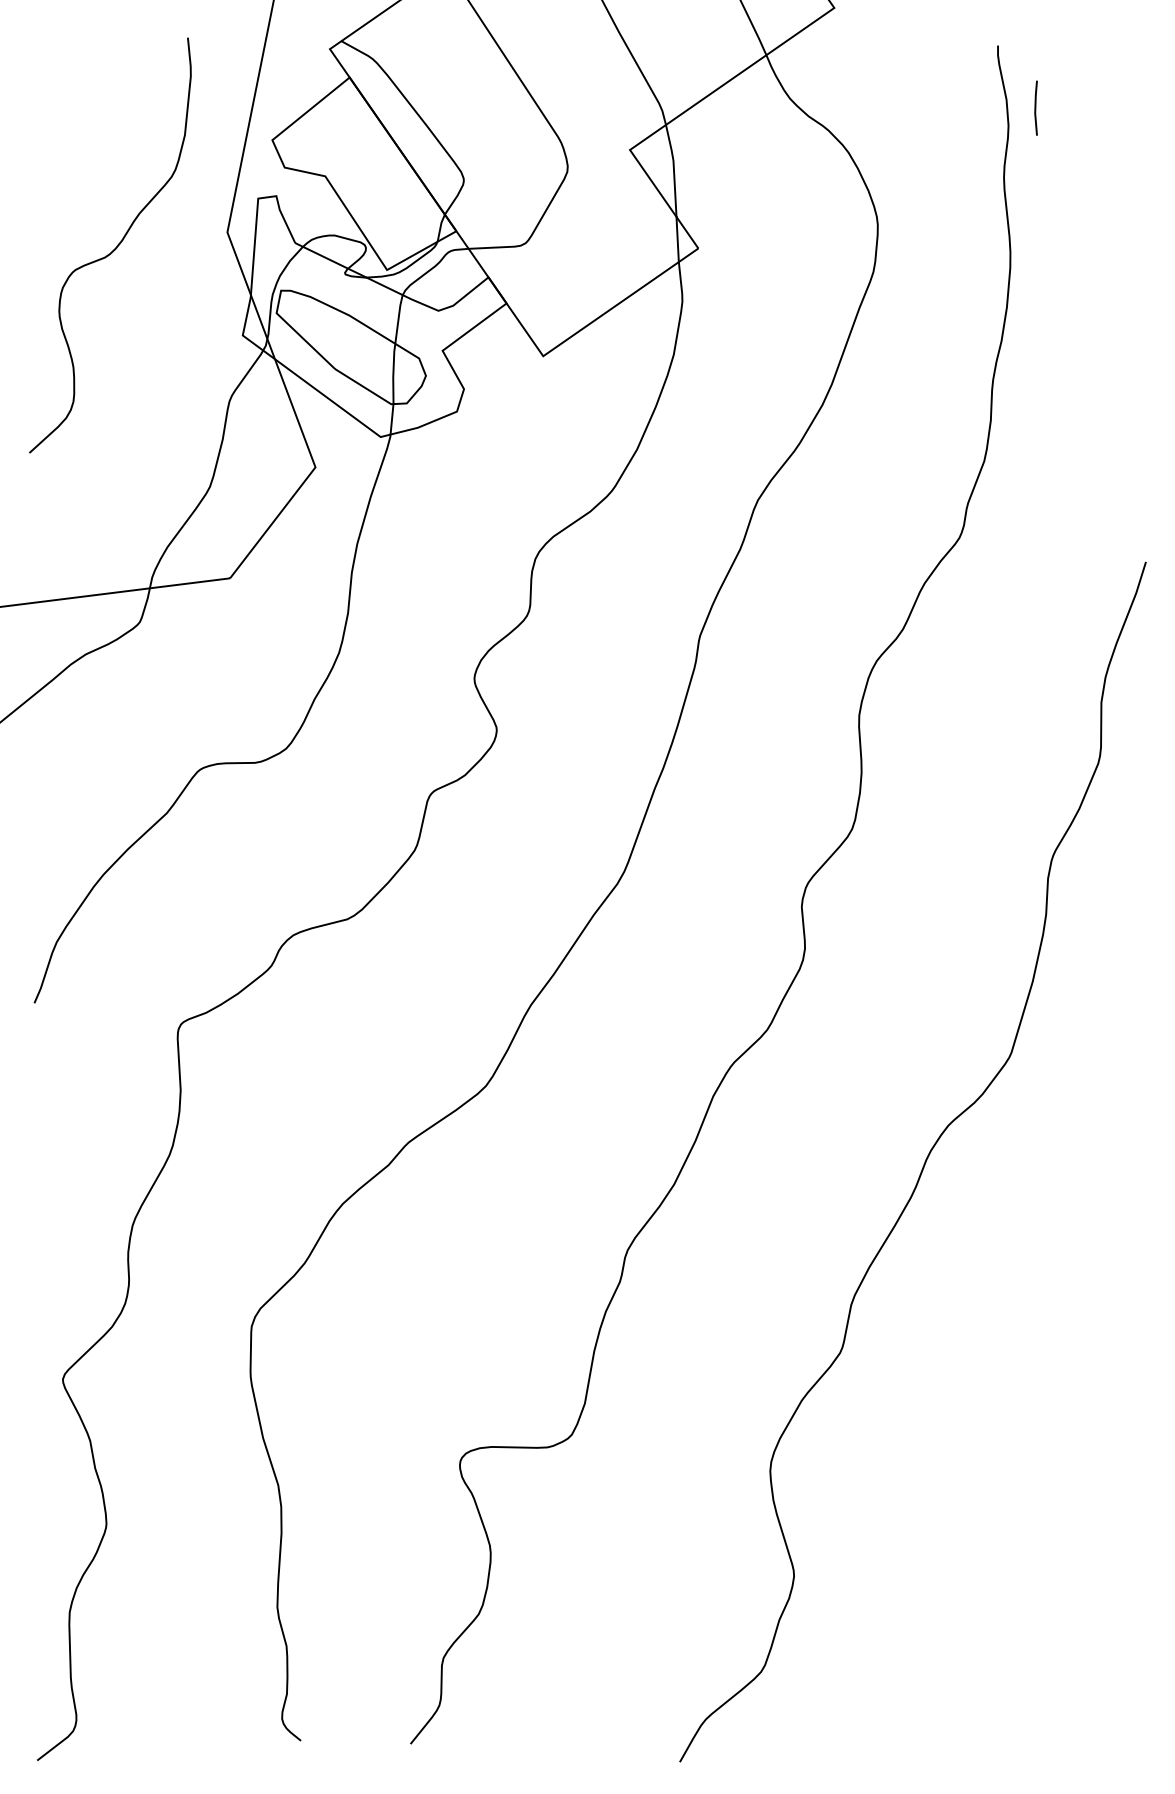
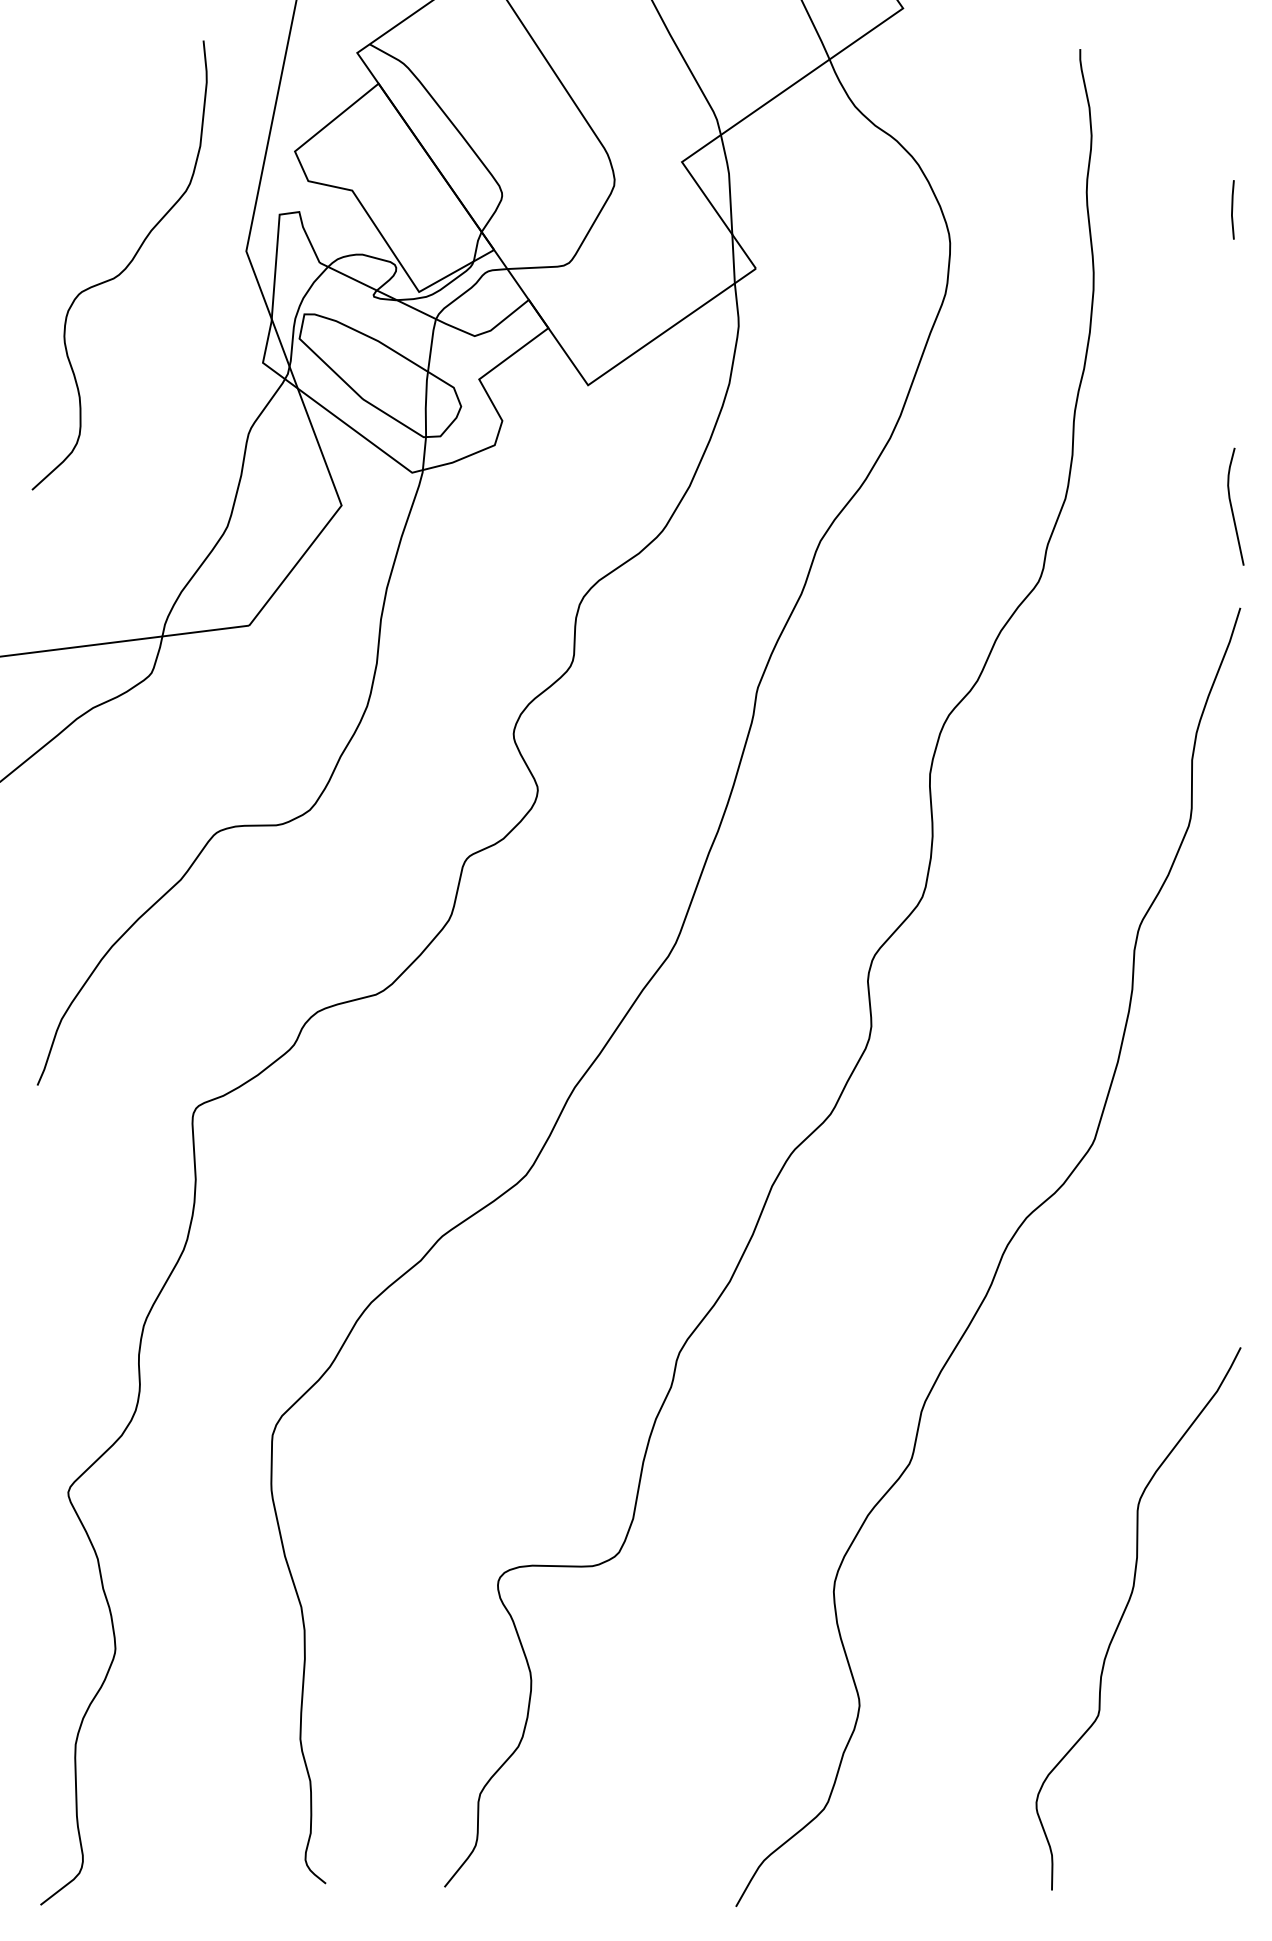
line: (1035, 107) -> (1232, 209), moved
curve: (1138, 468) -> (1232, 506), added
curve: (1039, 1490) -> (1125, 1612), added

